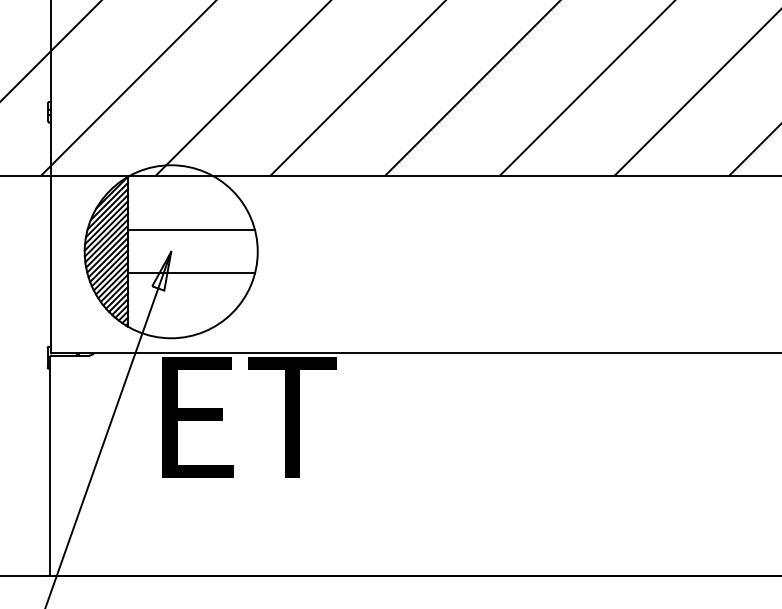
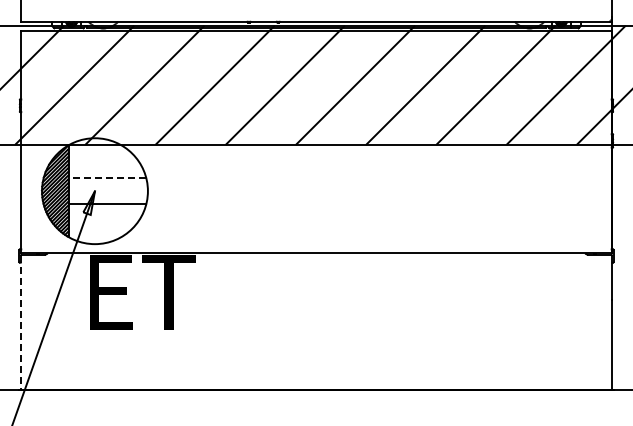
line: (191, 229) -> (107, 177), solid -> dashed
line: (49, 466) -> (20, 322), solid -> dashed

